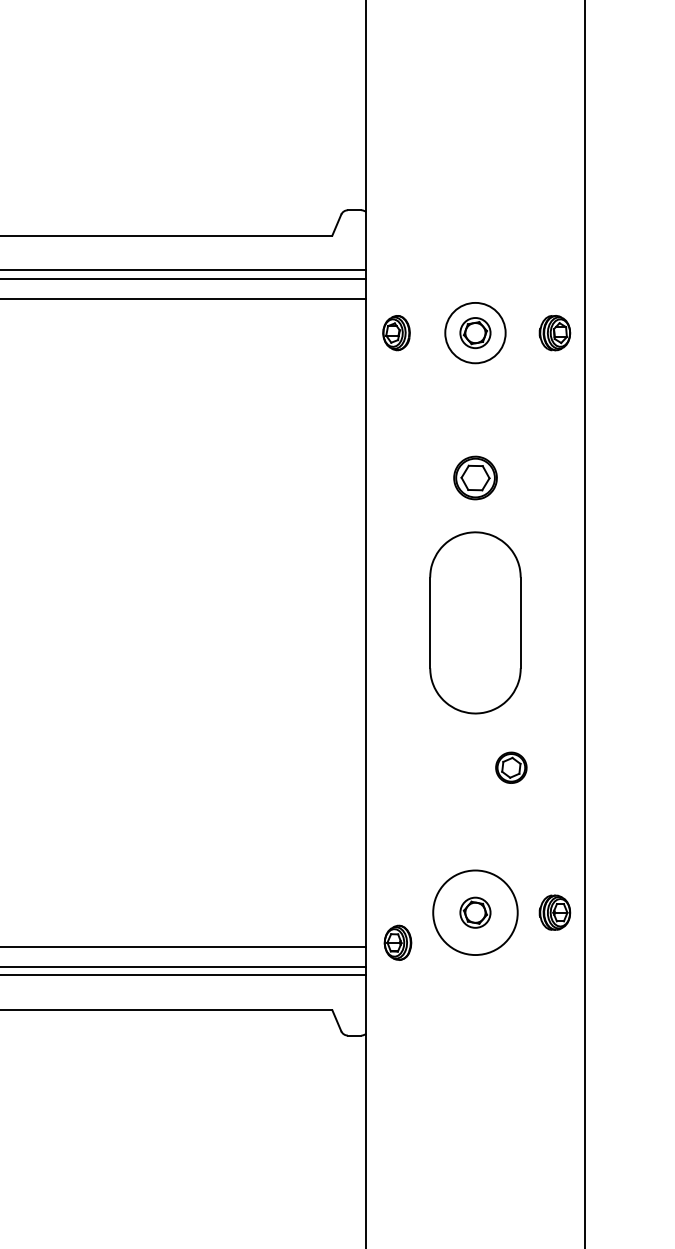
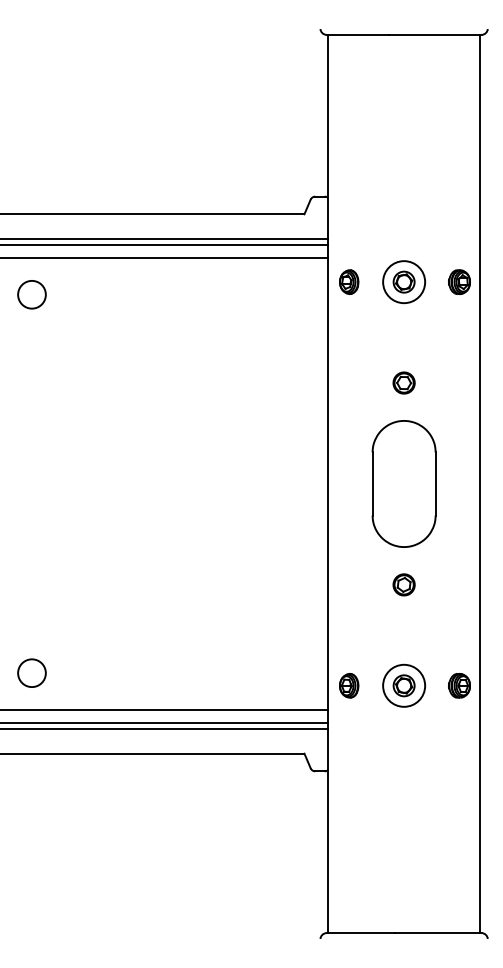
part: (474, 477) -> (403, 382), size x0.71
part: (510, 767) -> (403, 584), moved
circle: (476, 912) -> (404, 685), size x0.71
part: (398, 942) -> (349, 685), moved

